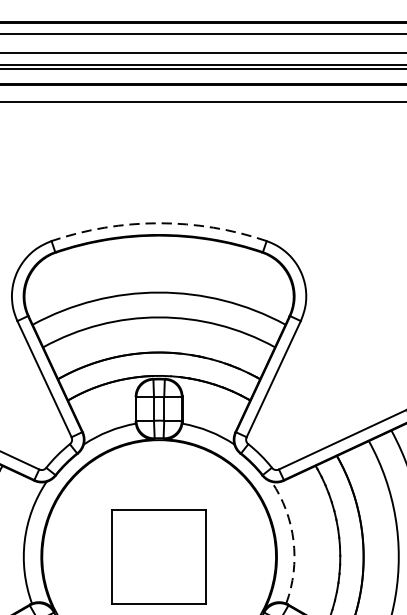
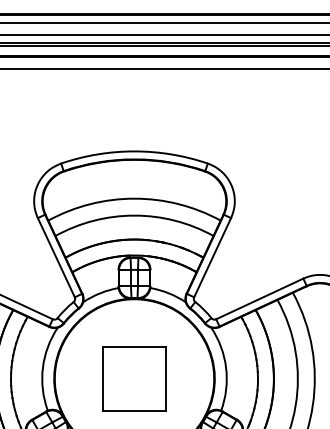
arc: (159, 223) -> (134, 151), dashed -> solid
arc: (294, 541) -> (226, 368), dashed -> solid

